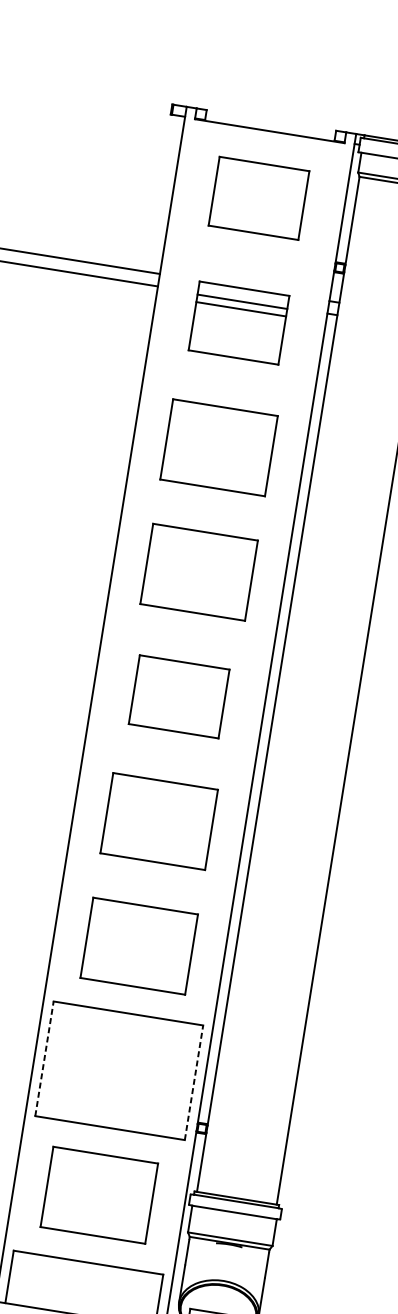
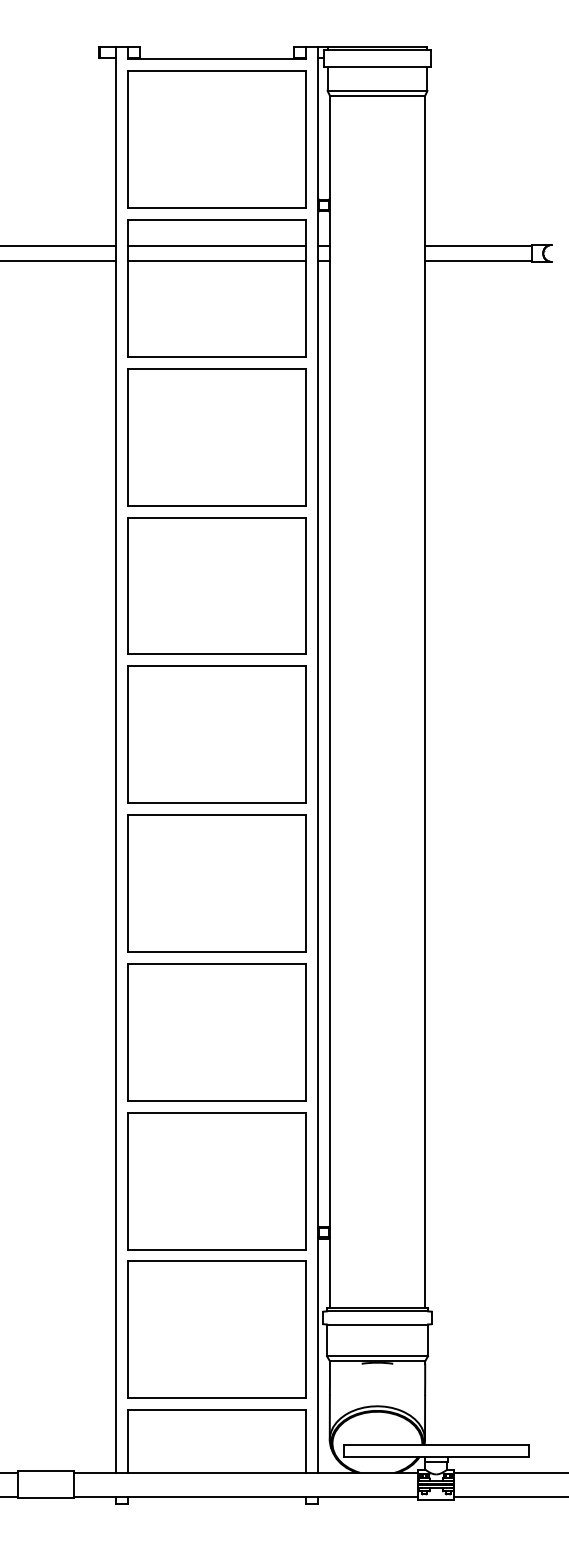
part: (258, 198) -> (216, 139), size x1.67
part: (238, 323) -> (216, 288), size x1.67
part: (218, 447) -> (216, 437), size x1.43
part: (198, 571) -> (216, 585), size x1.43
part: (178, 696) -> (216, 734), size x1.67
part: (158, 821) -> (216, 883), size x1.43
part: (138, 946) -> (216, 1032), size x1.43
line: (44, 1058) -> (127, 1180), dashed -> solid
line: (194, 1082) -> (306, 1180), dashed -> solid
part: (99, 1195) -> (216, 1329), size x1.43

